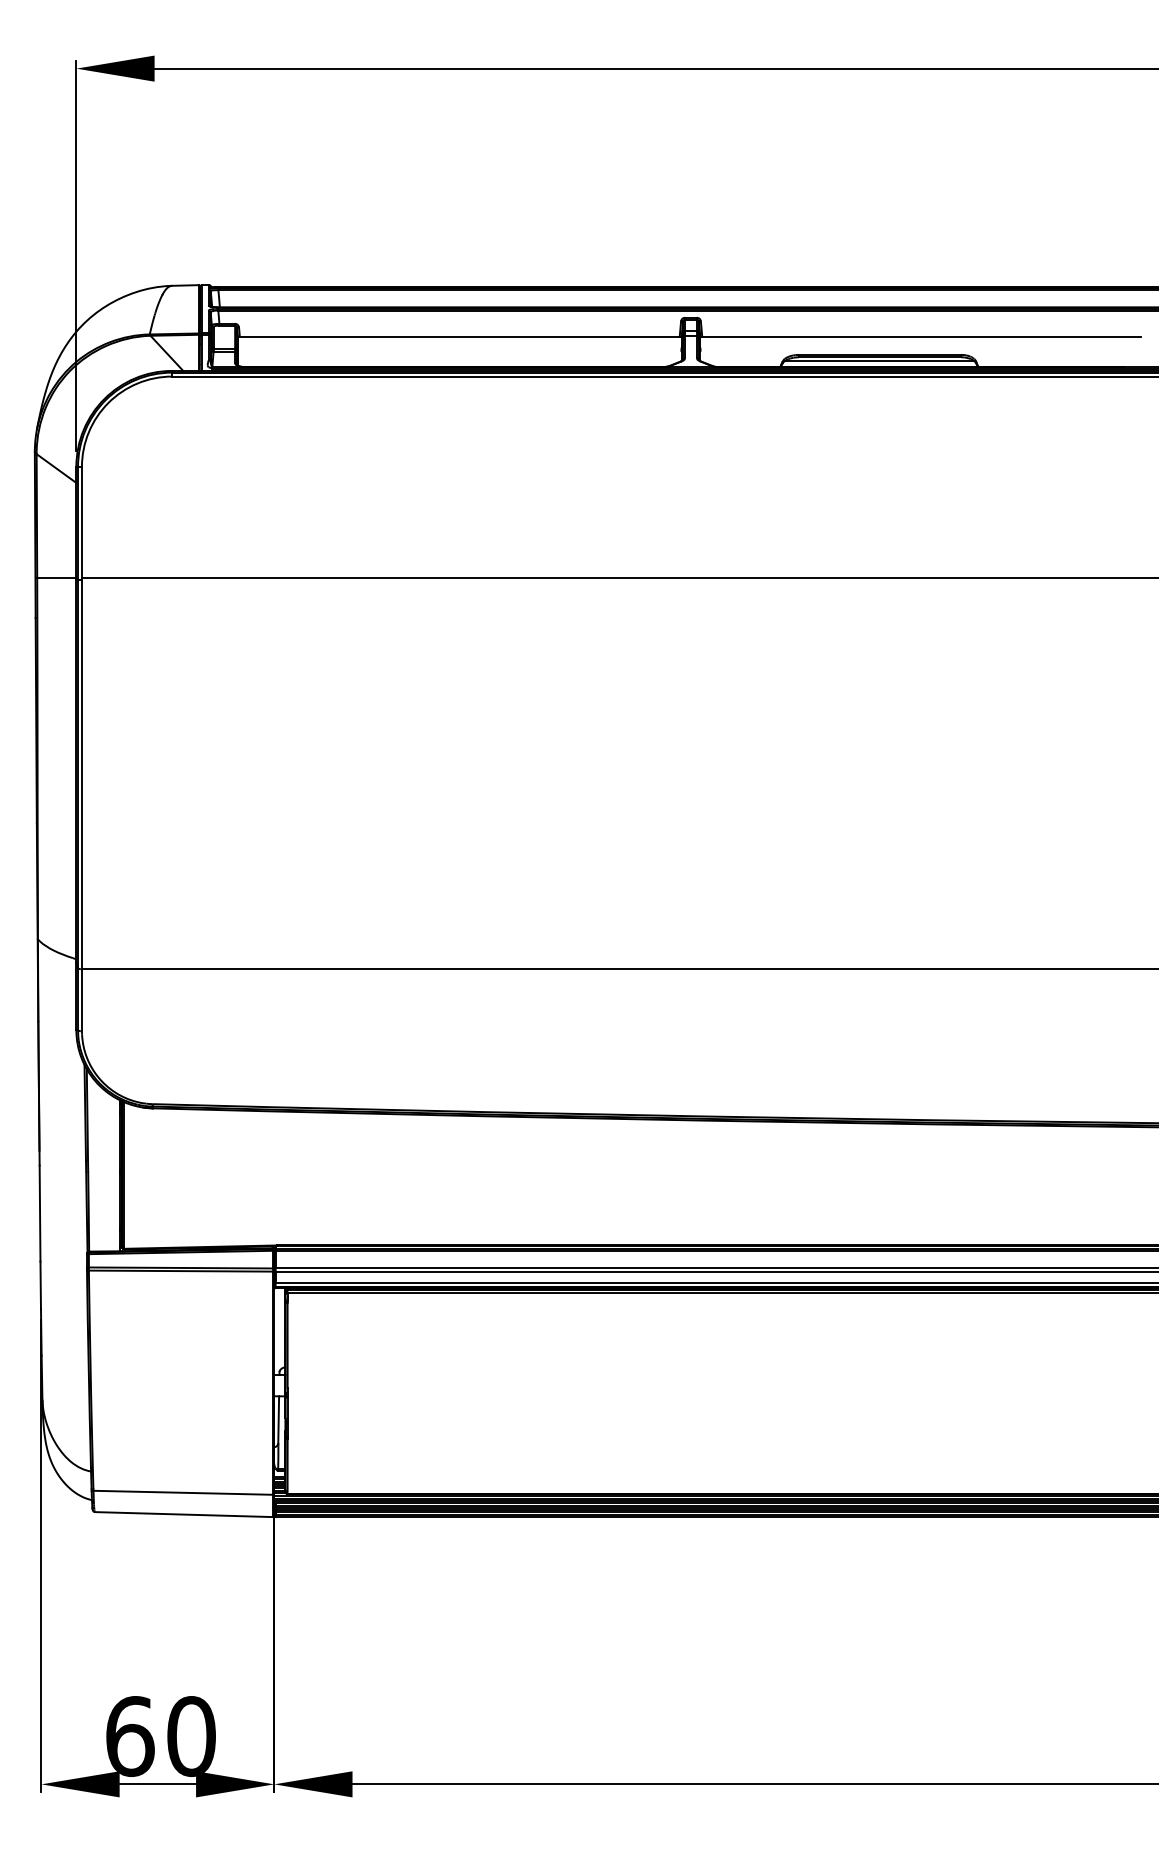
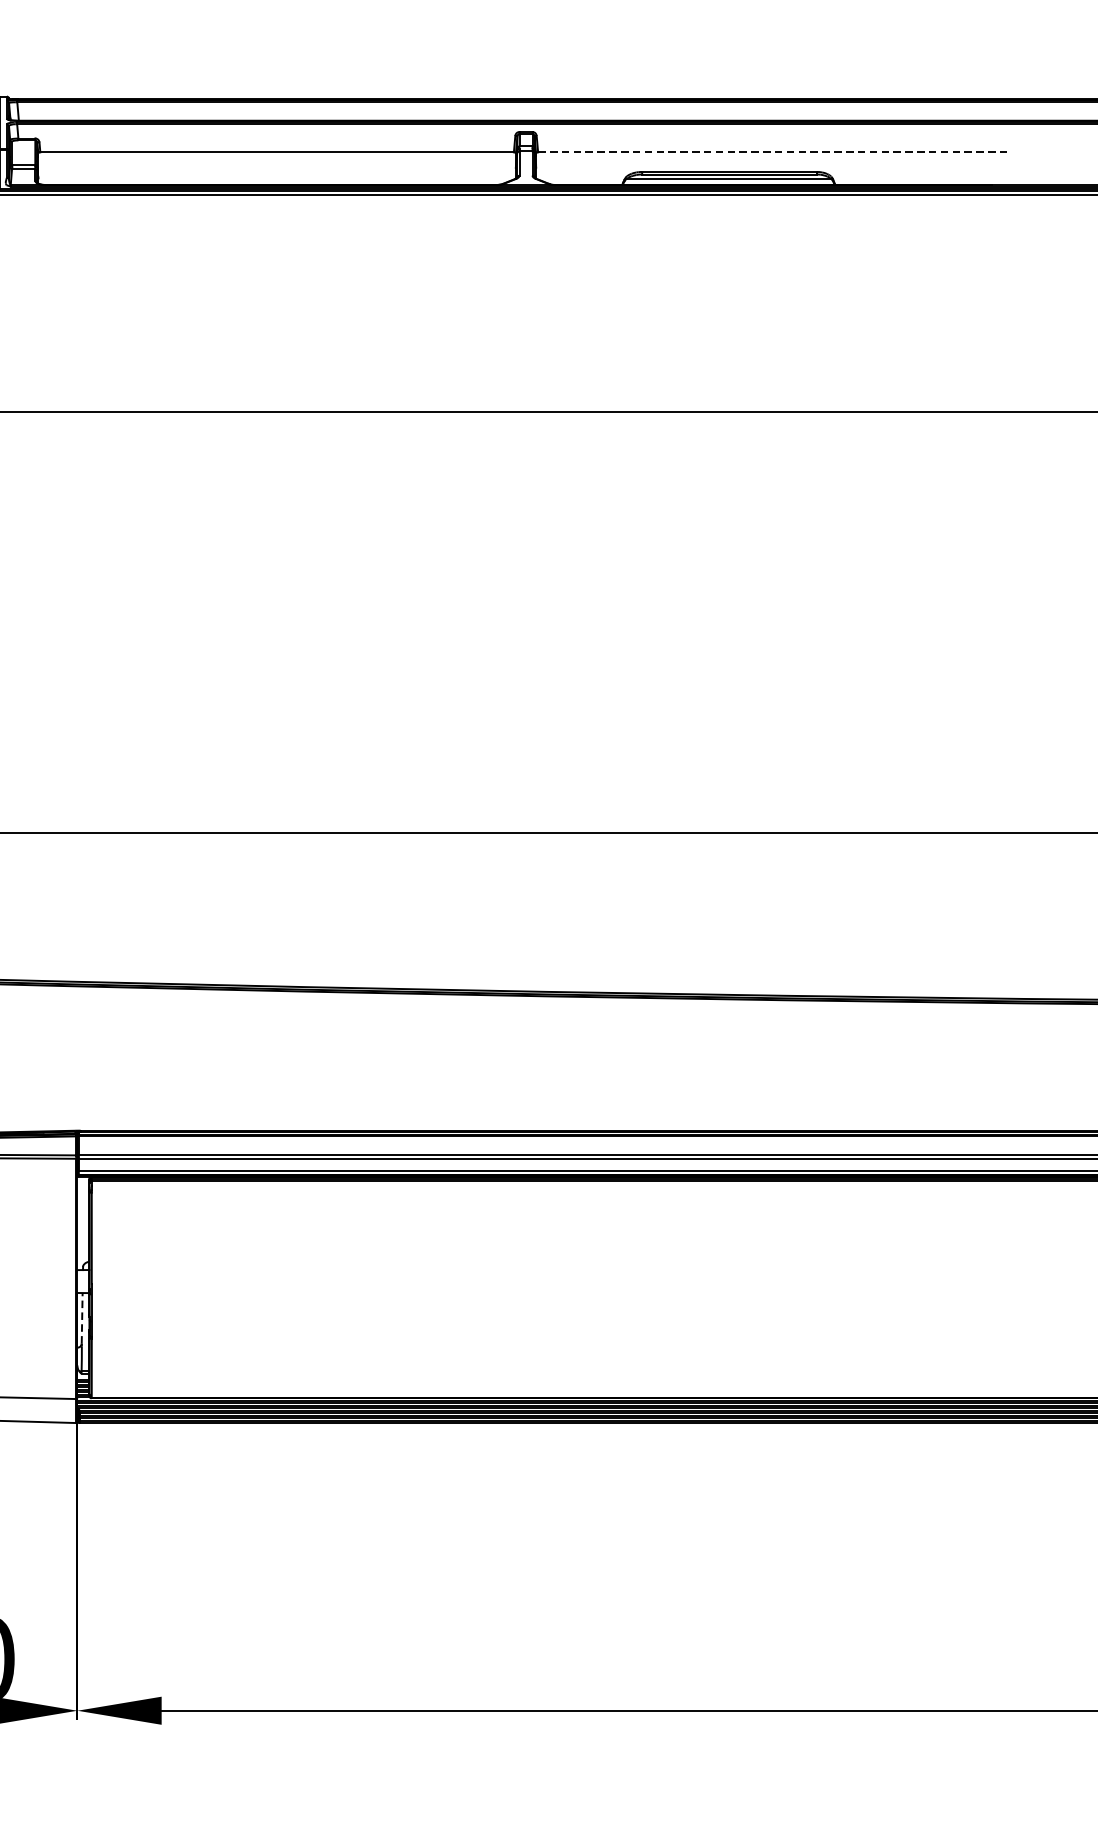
line: (921, 336) -> (774, 152), solid -> dashed
line: (278, 1419) -> (81, 1317), solid -> dashed

